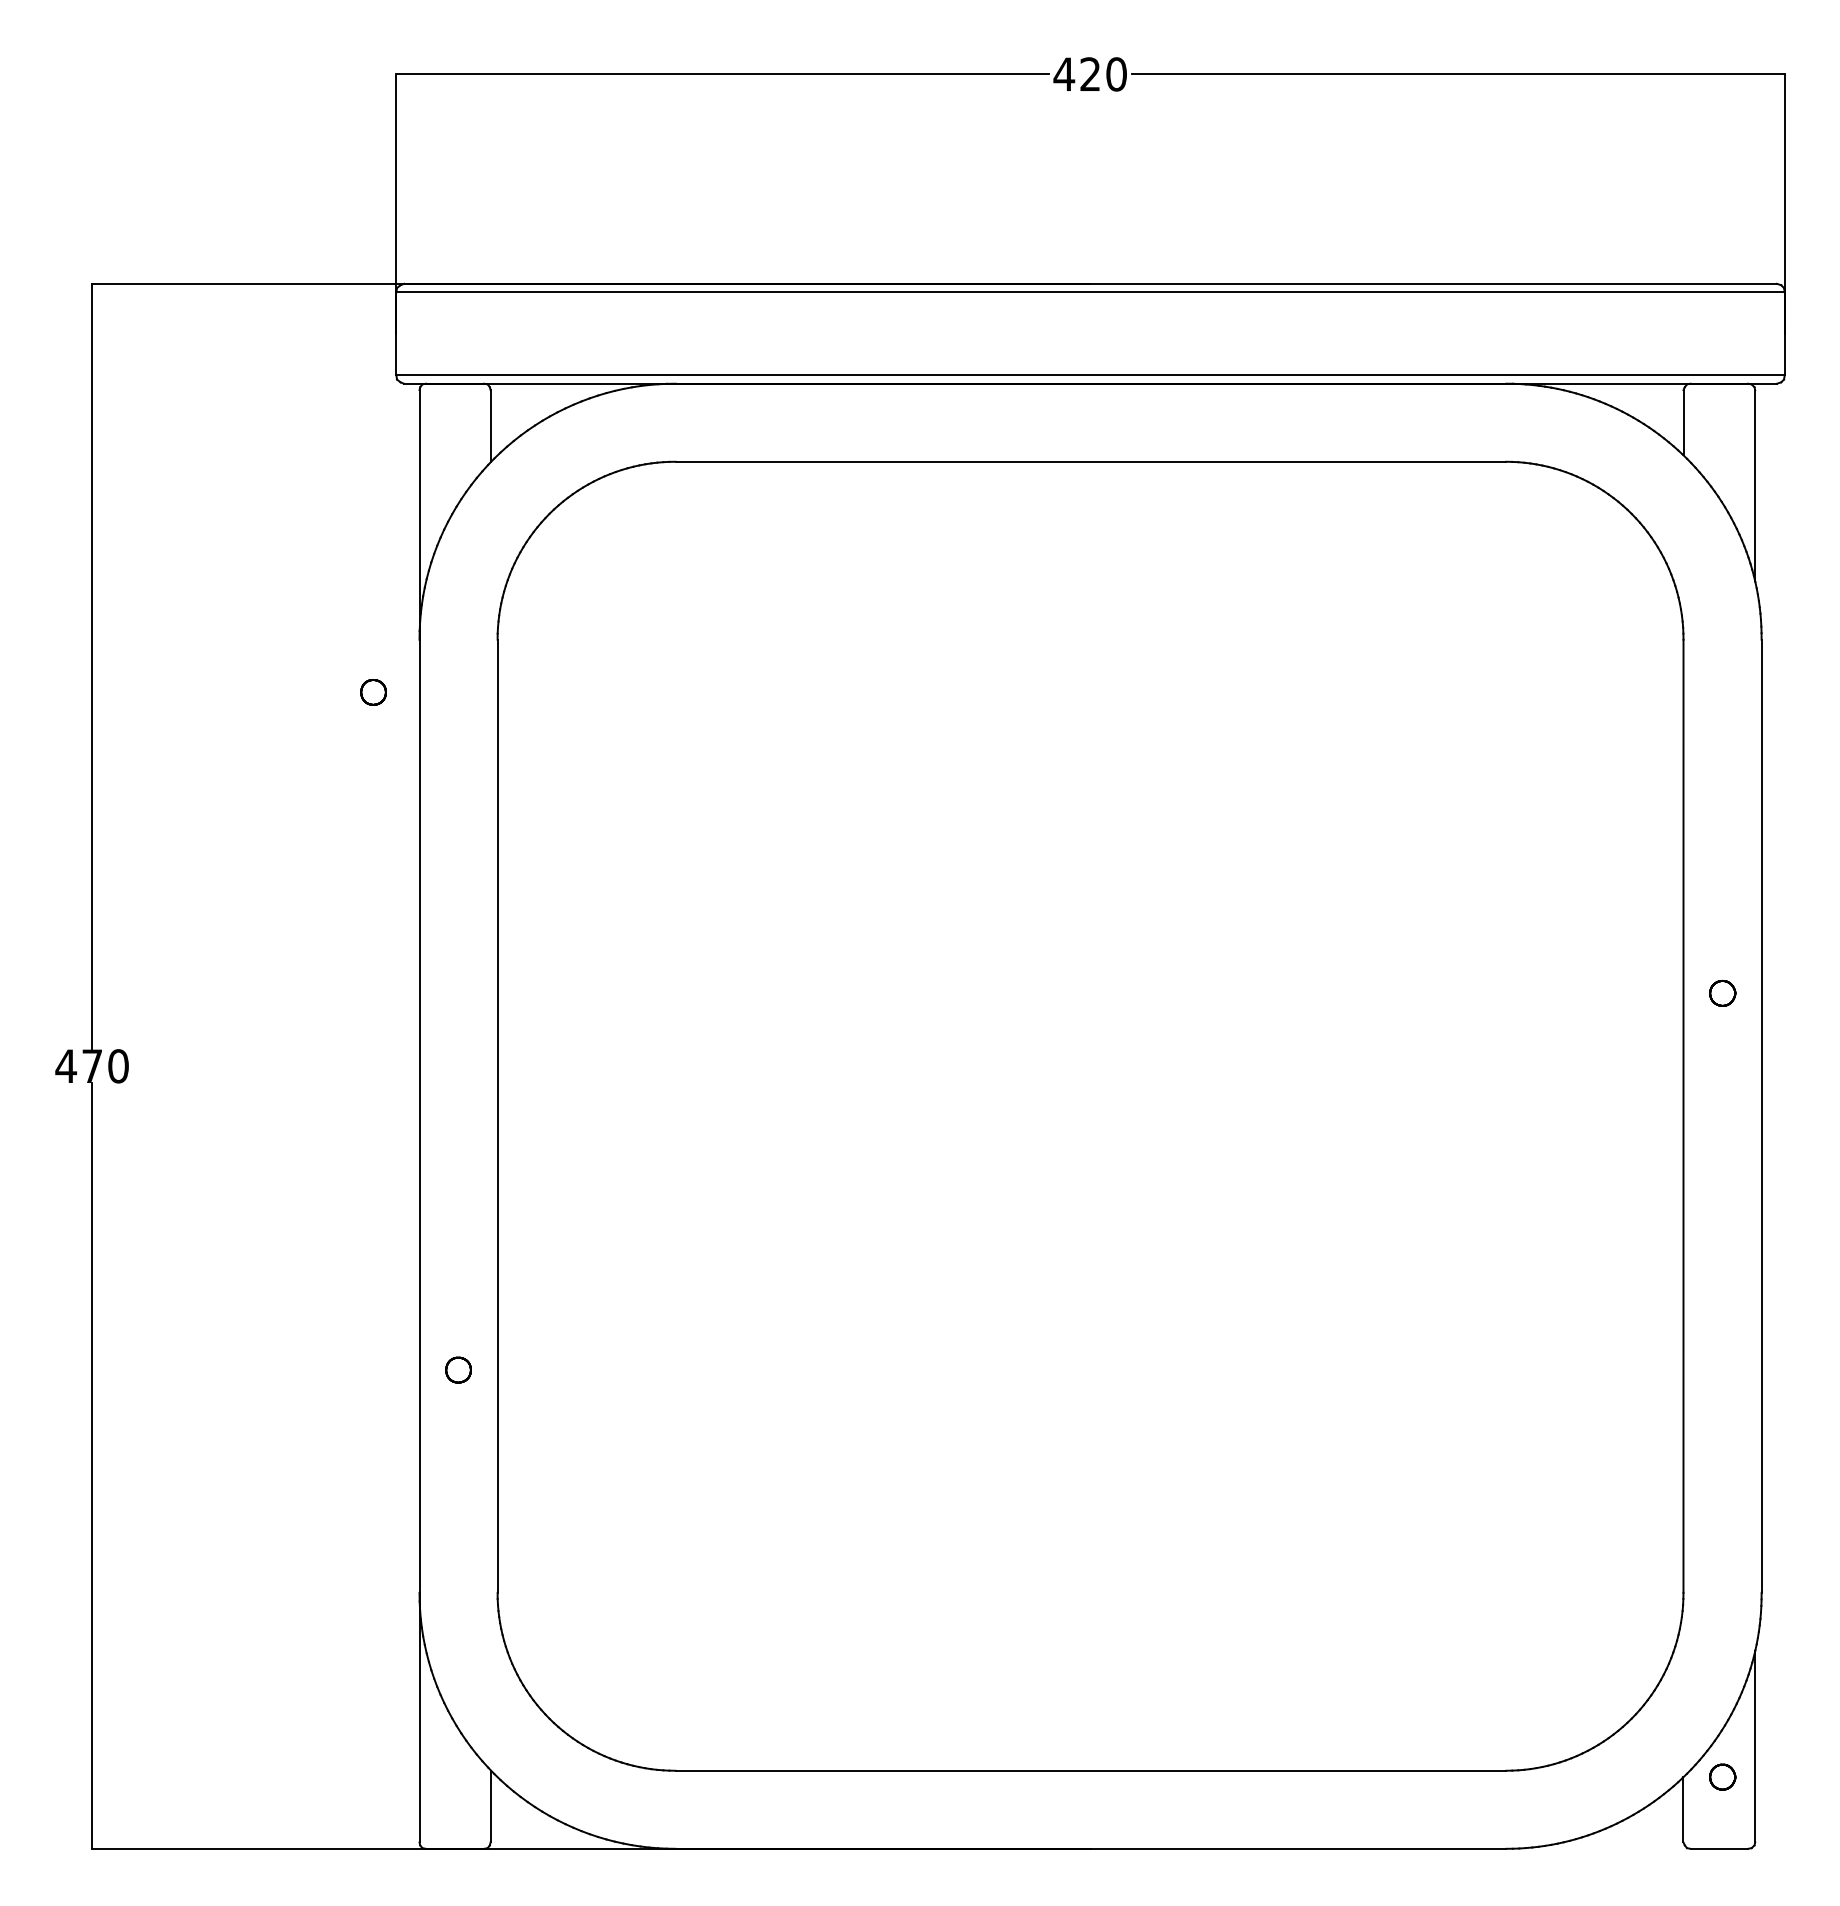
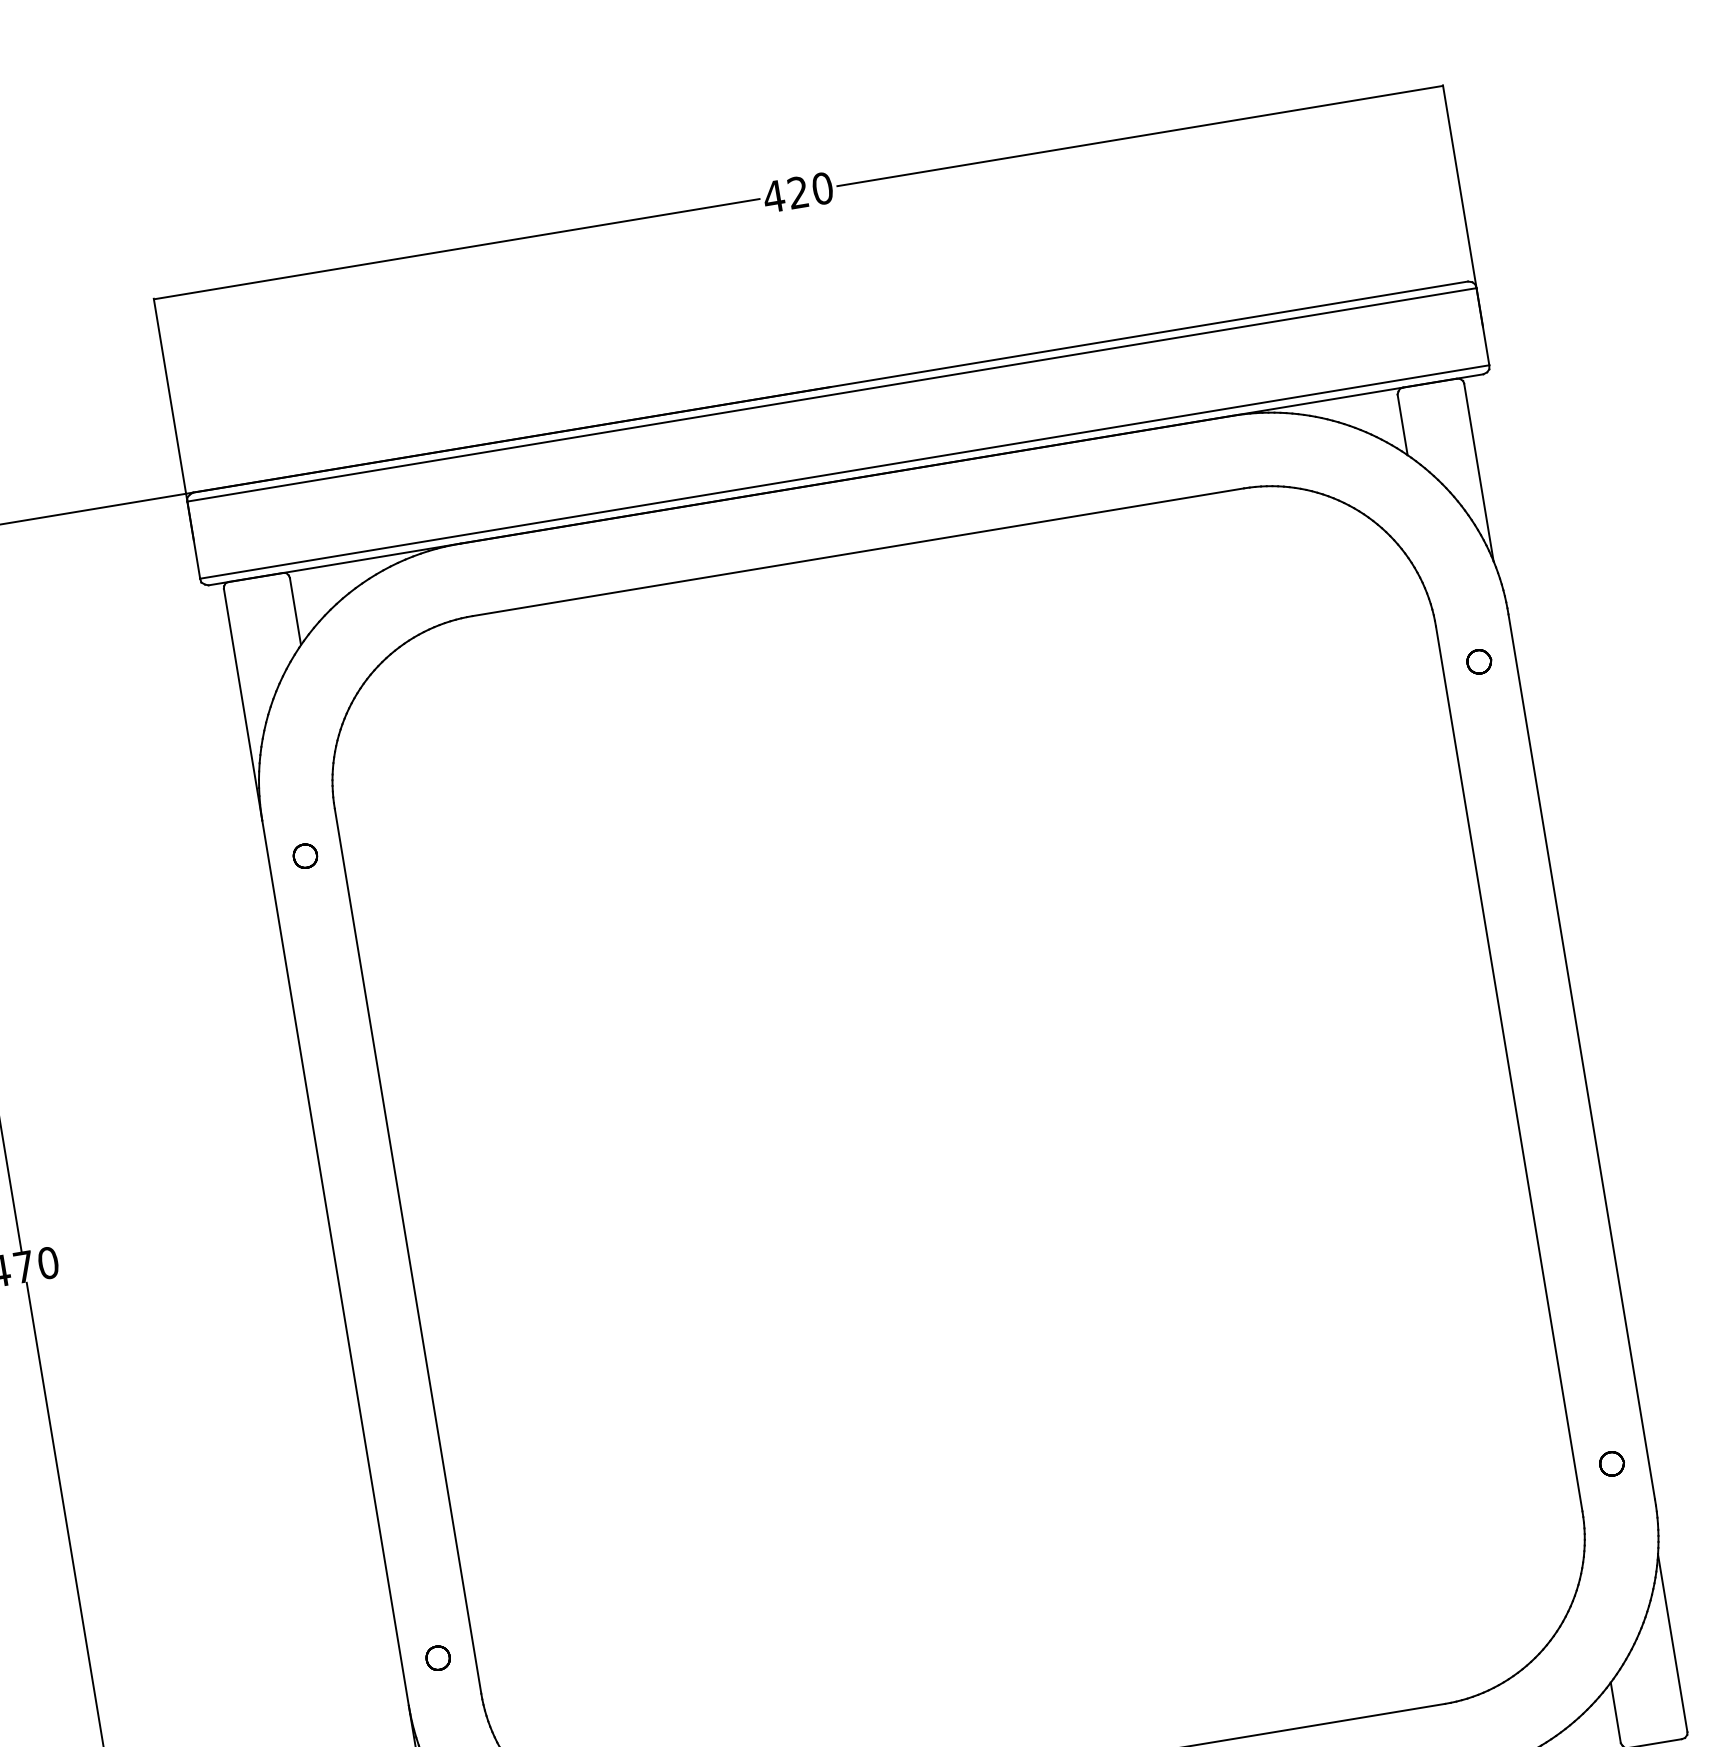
part: (373, 692) -> (305, 856), moved
part: (1722, 992) -> (1478, 661), moved
part: (458, 1369) -> (438, 1657), moved
part: (1722, 1776) -> (1611, 1463), moved

